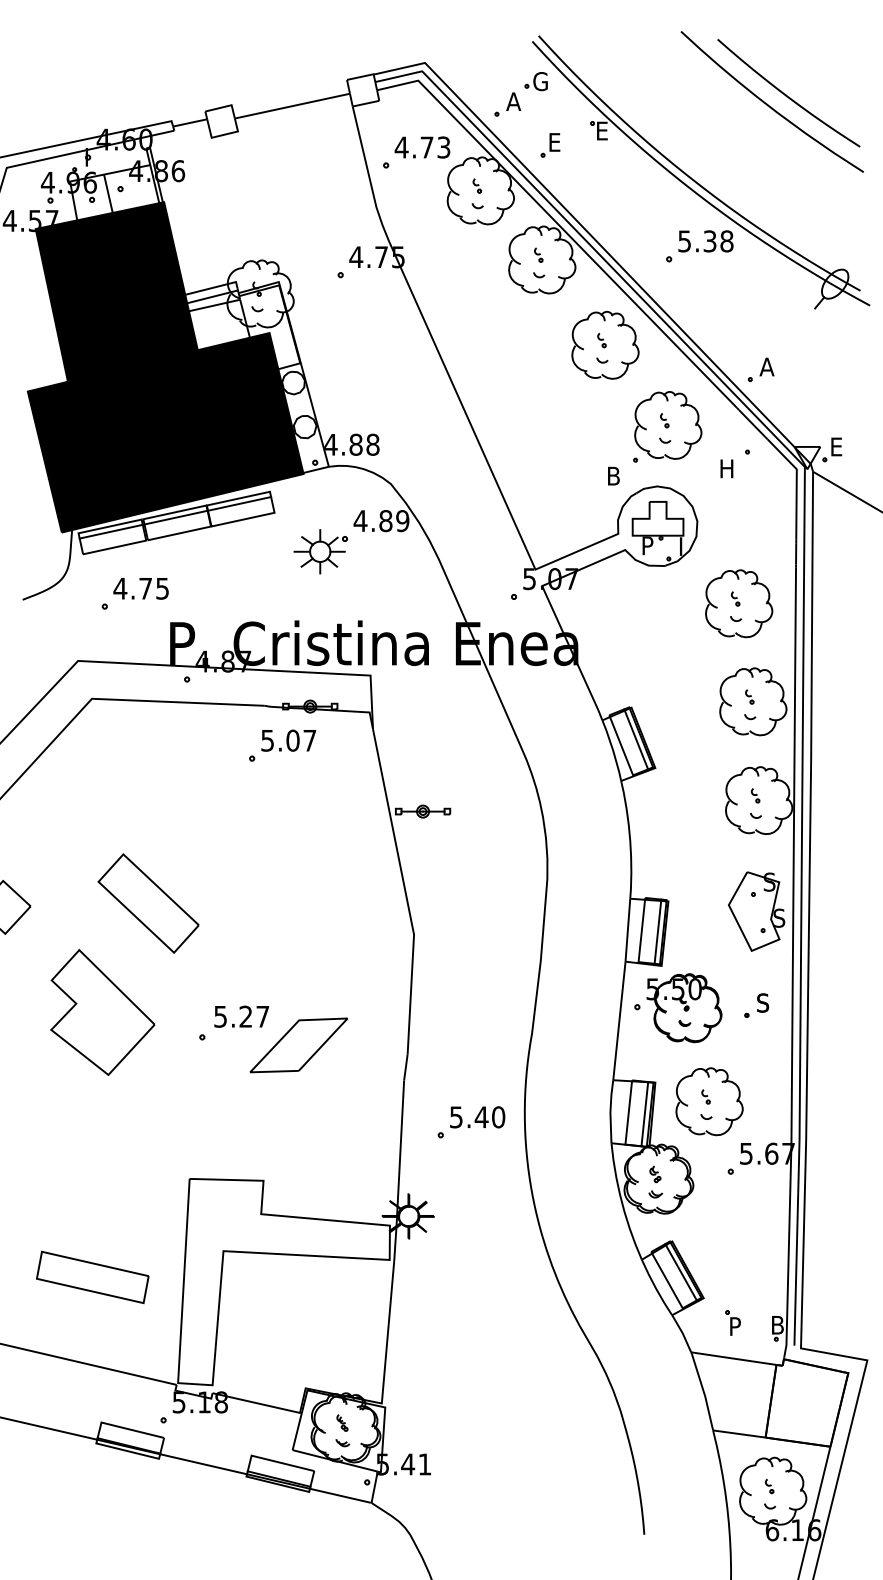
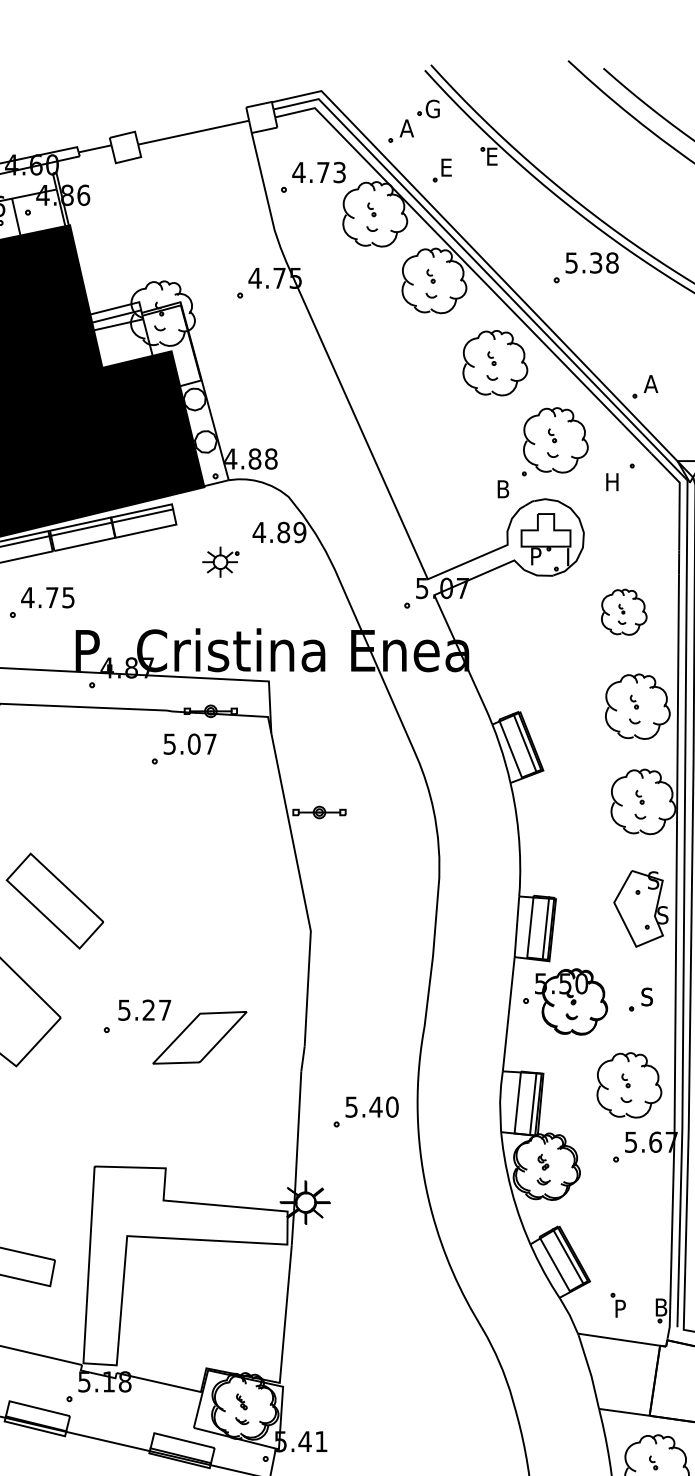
part: (320, 551) -> (220, 561), size x0.7
part: (739, 603) -> (624, 611), size x0.7
part: (709, 1101) -> (629, 1085), moved

